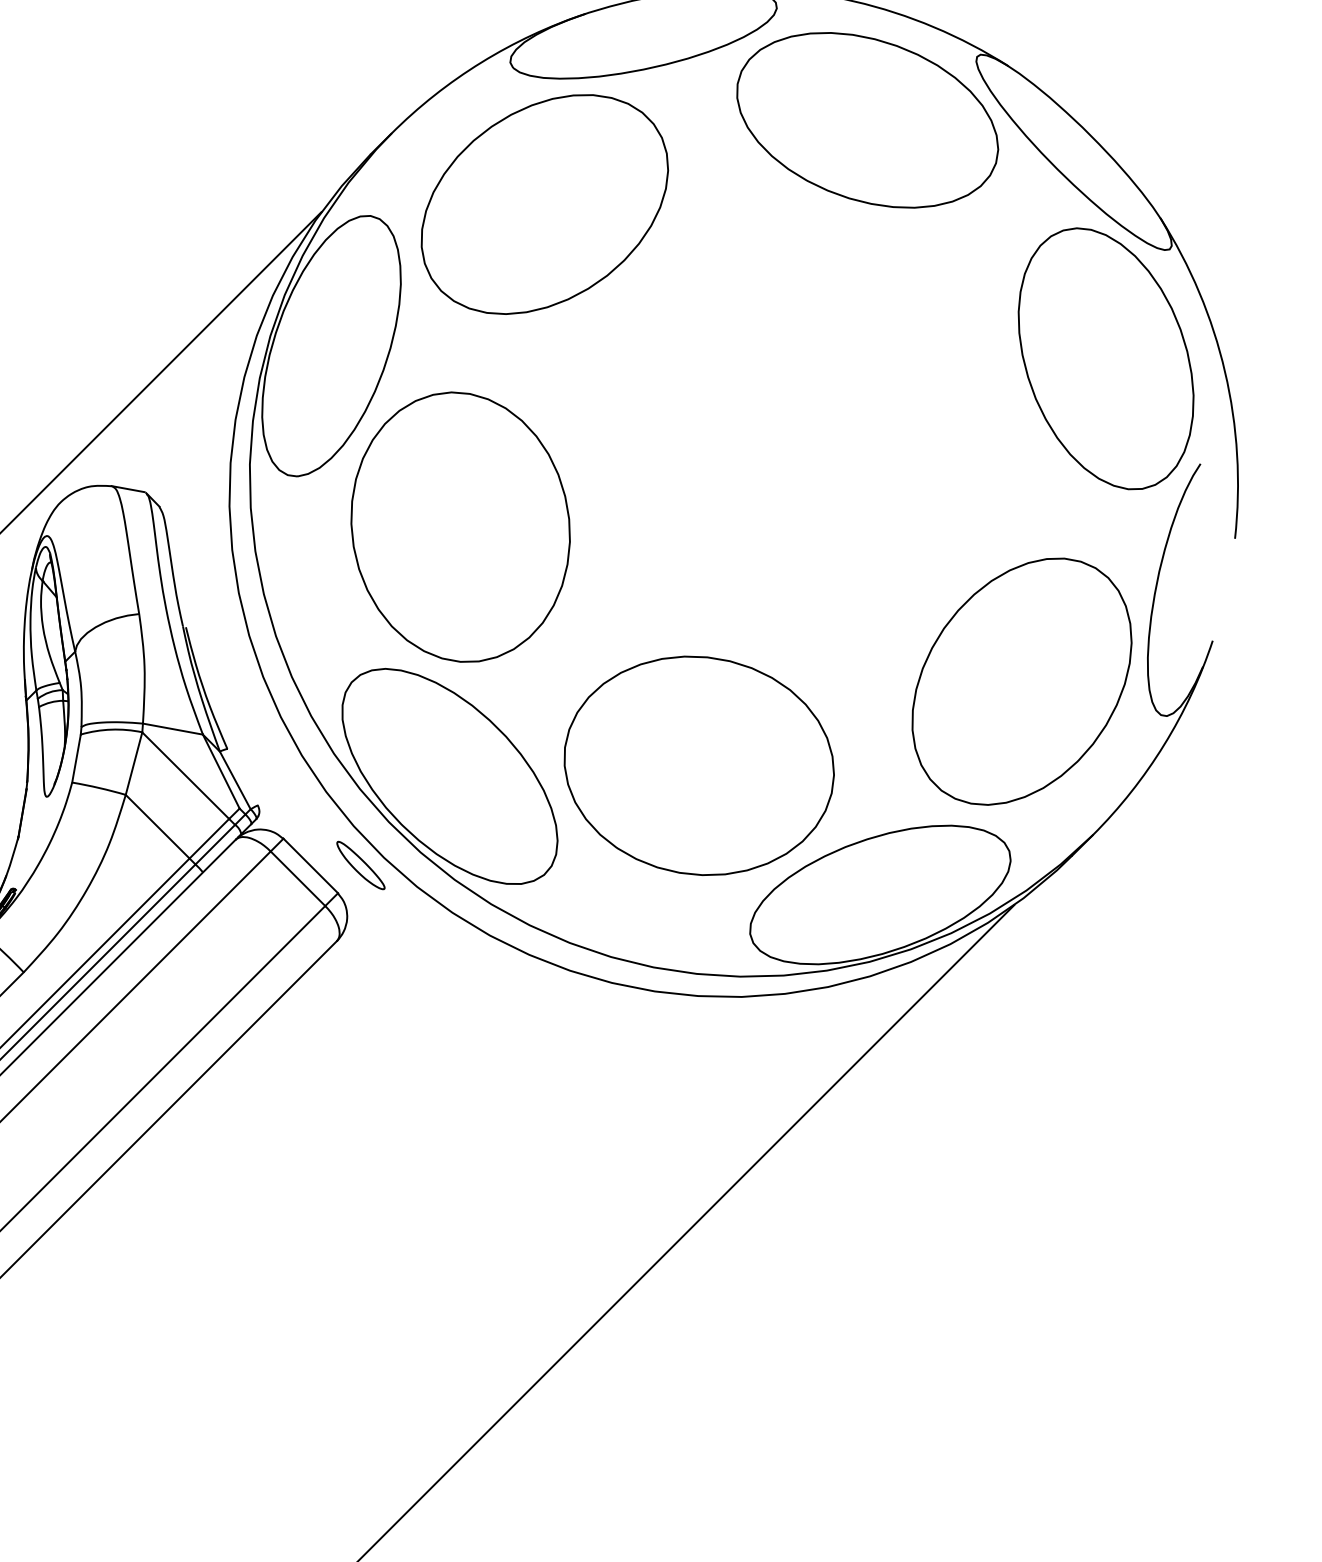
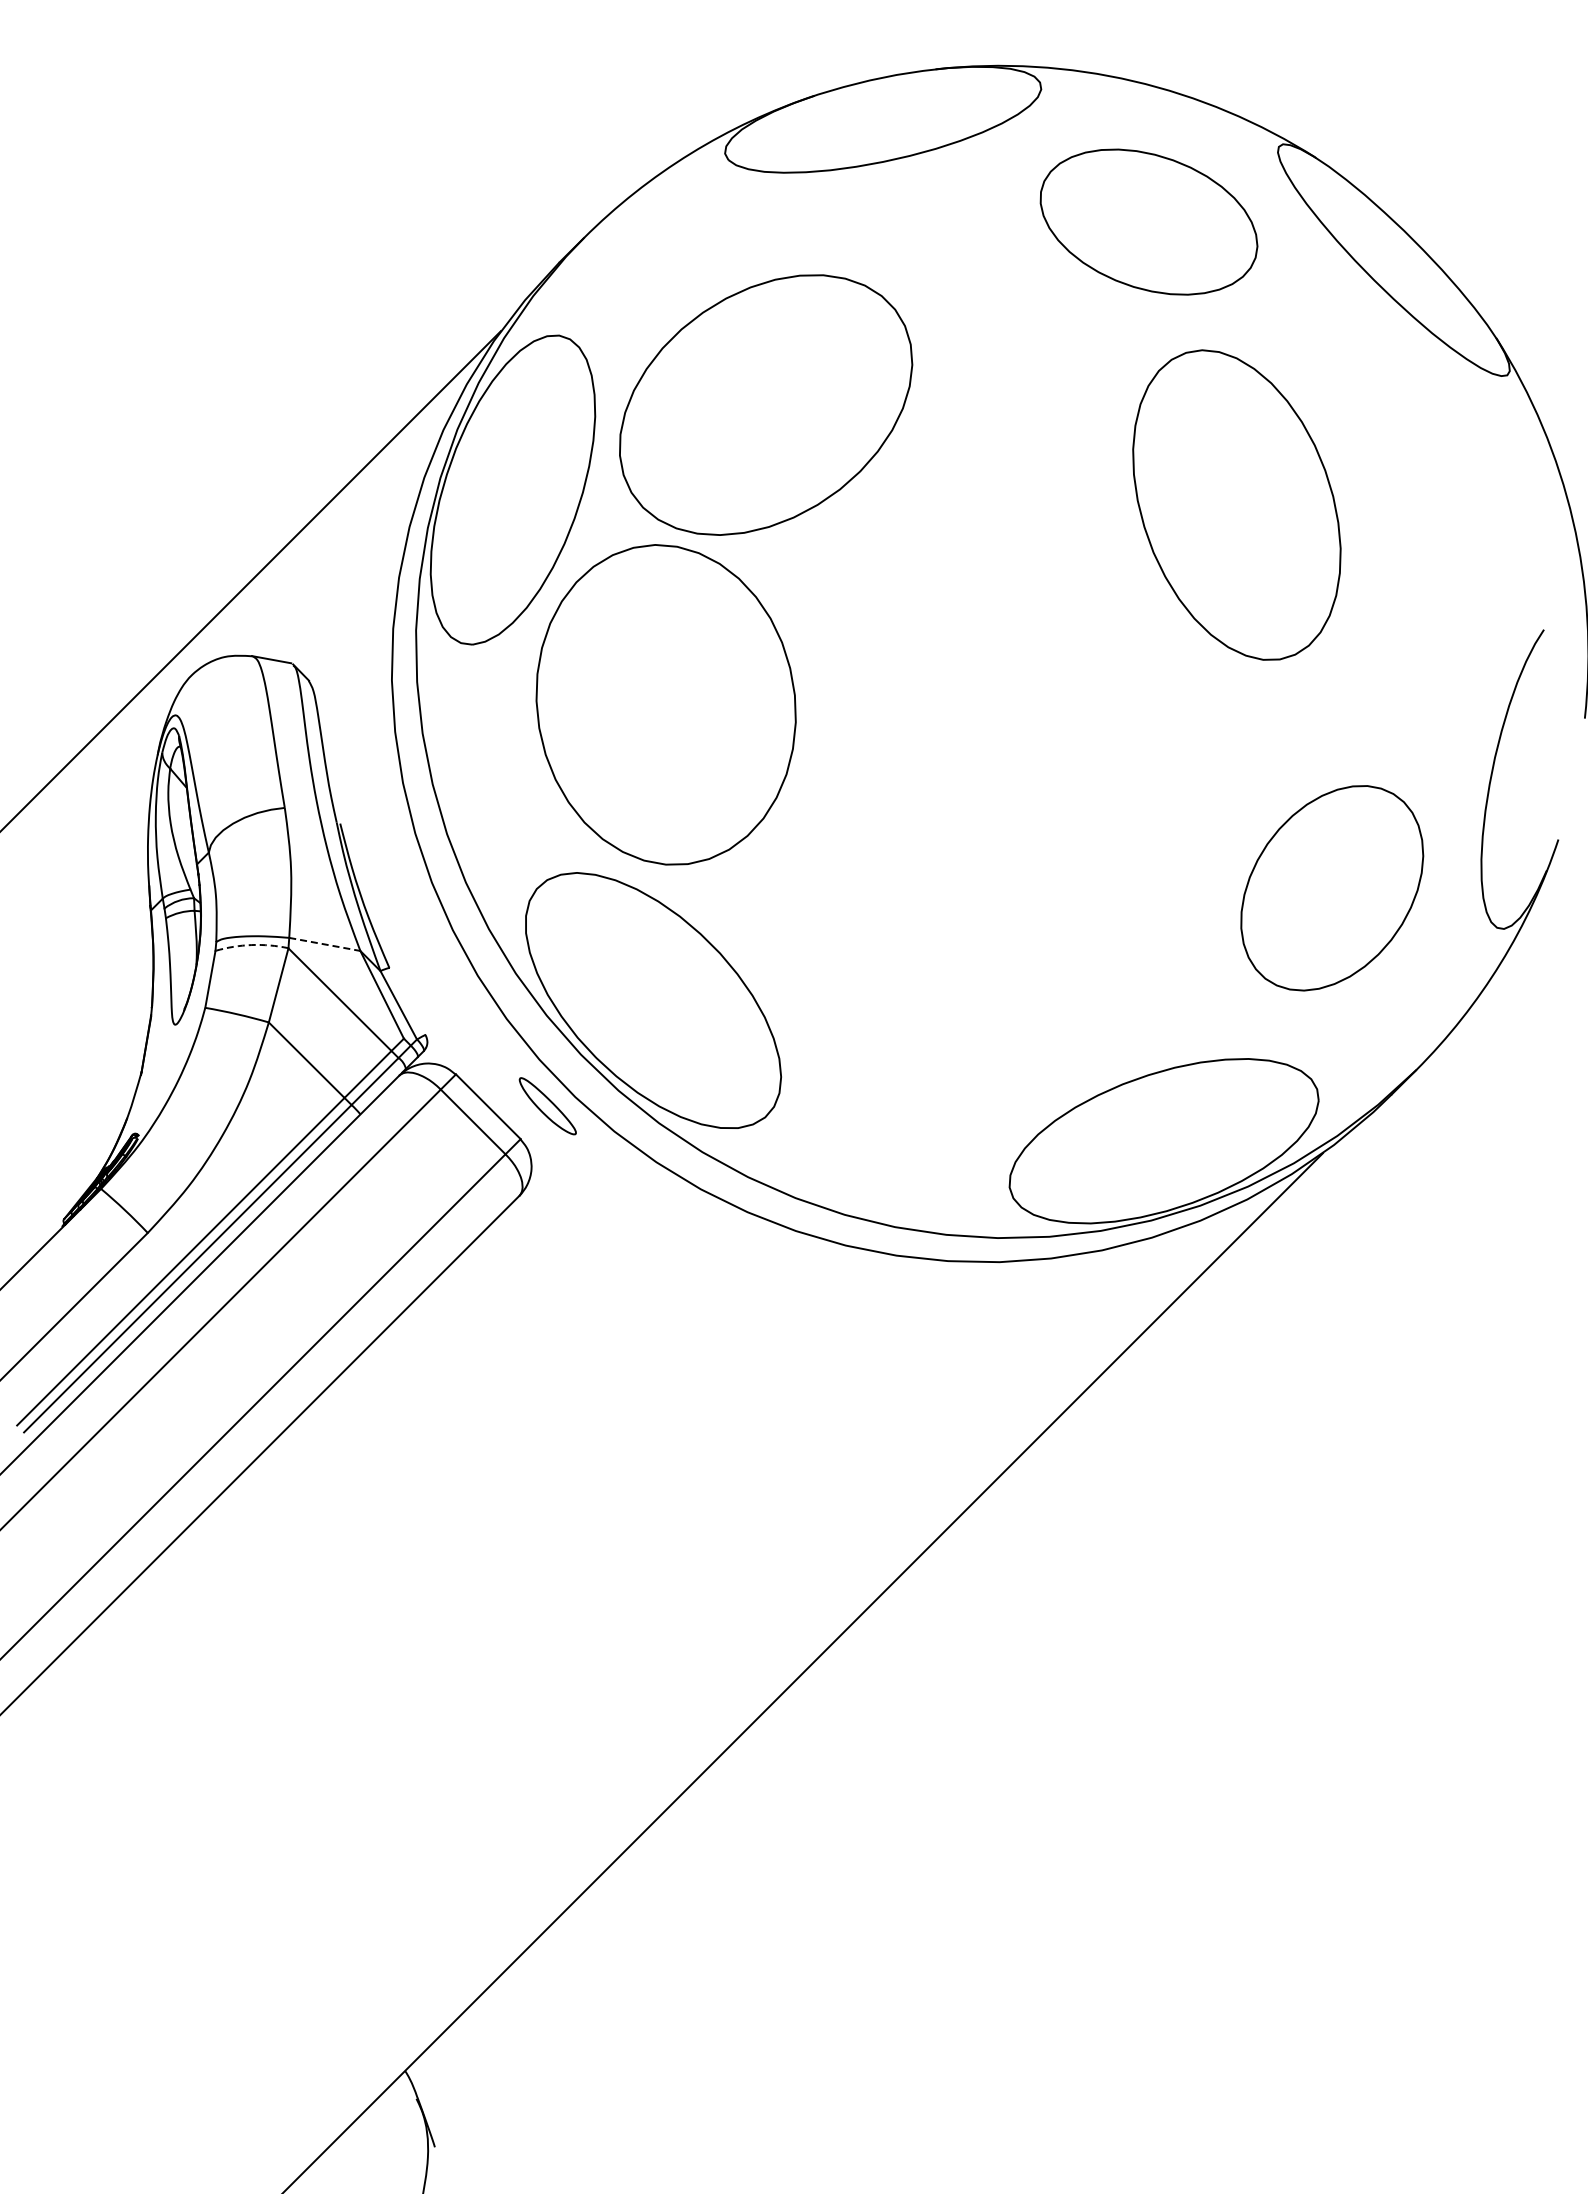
part: (867, 119) -> (1148, 221), size x0.7
part: (545, 204) -> (766, 404), moved
part: (1105, 358) -> (1236, 504), moved
part: (1022, 681) -> (1332, 888), size x0.7
line: (173, 729) -> (325, 944), solid -> dashed
arc: (111, 730) -> (251, 945), solid -> dashed
part: (698, 765) -> (948, 987), removed

